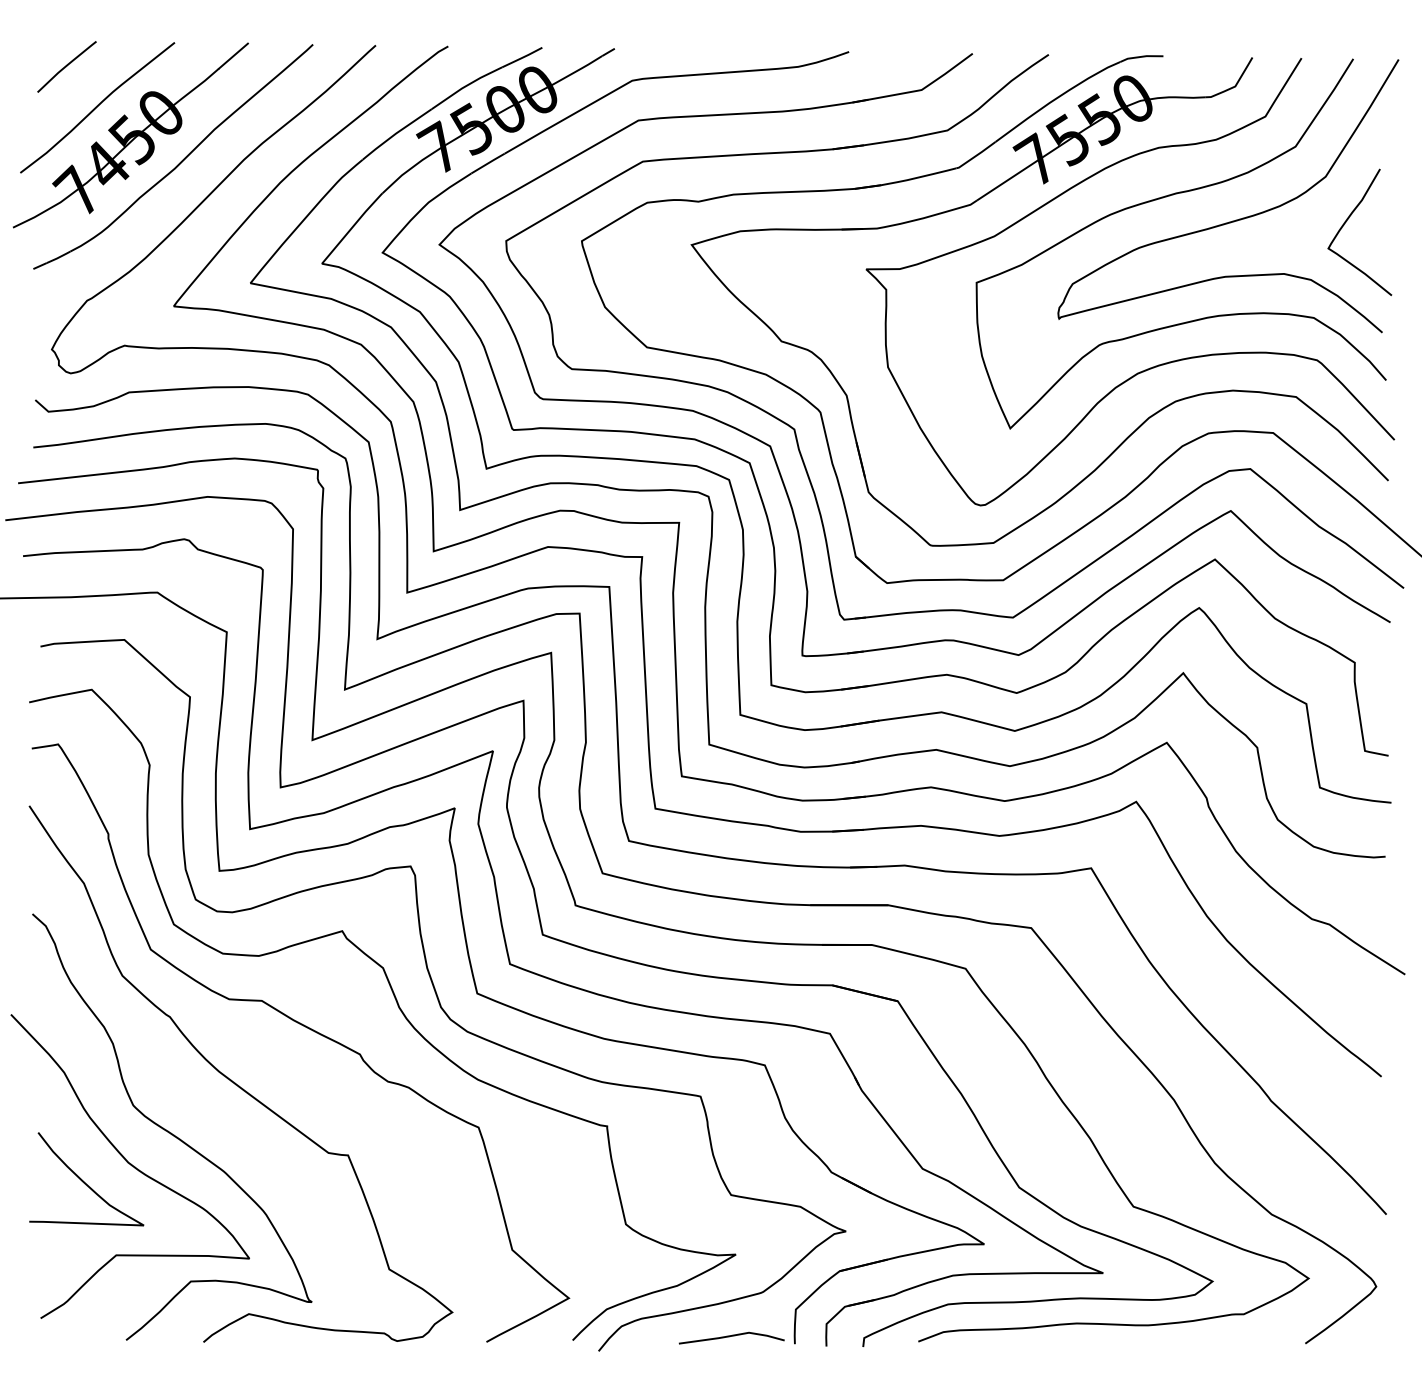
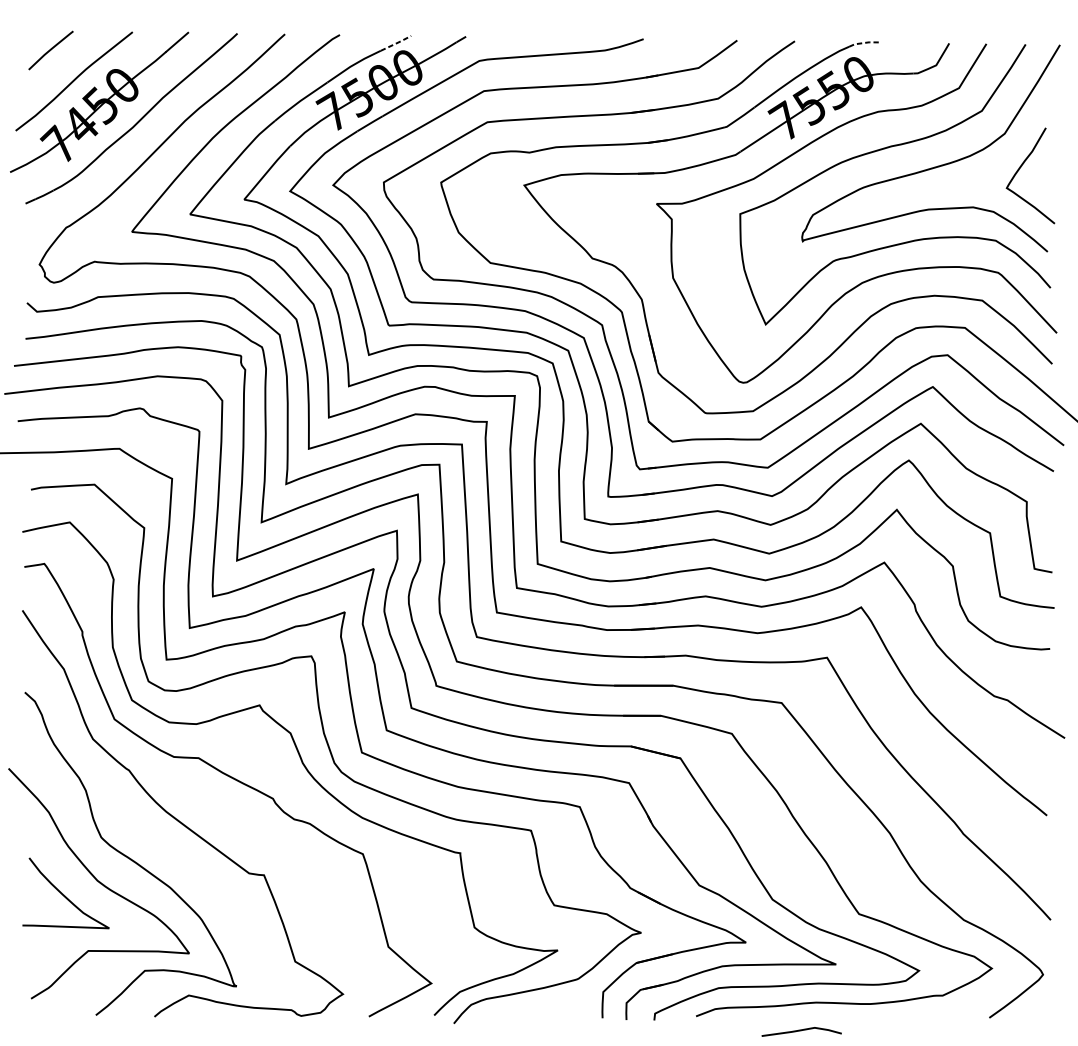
line: (1140, 56) -> (864, 42), solid -> dashed
line: (522, 57) -> (396, 43), solid -> dashed
curve: (731, 1336) -> (801, 1030), moved

